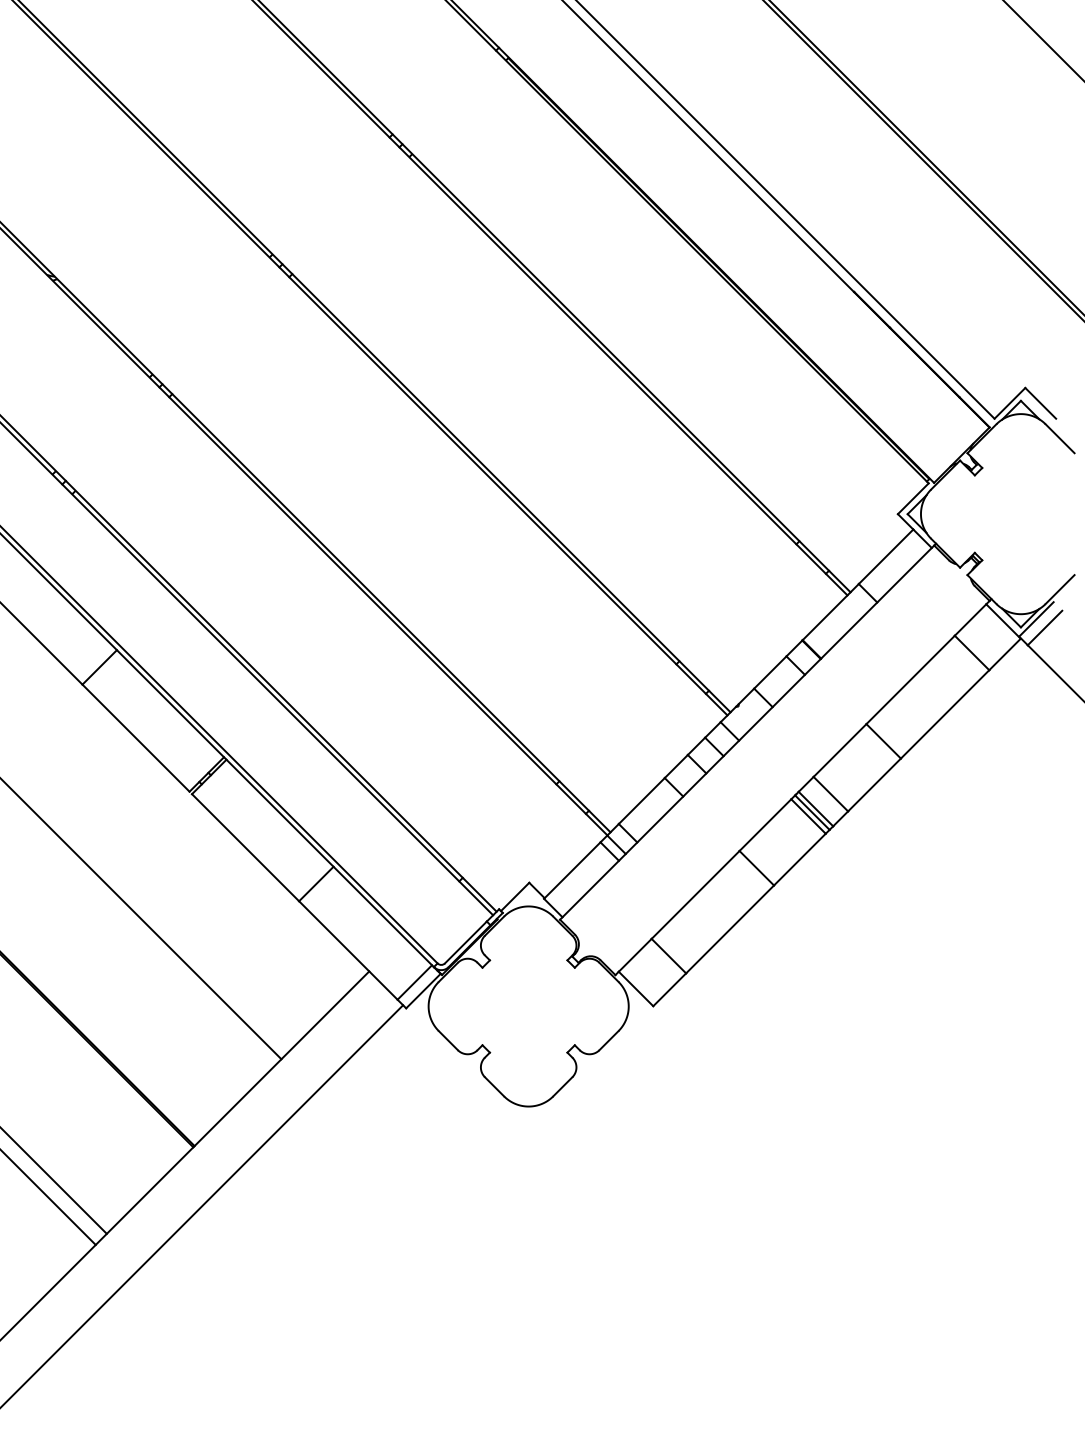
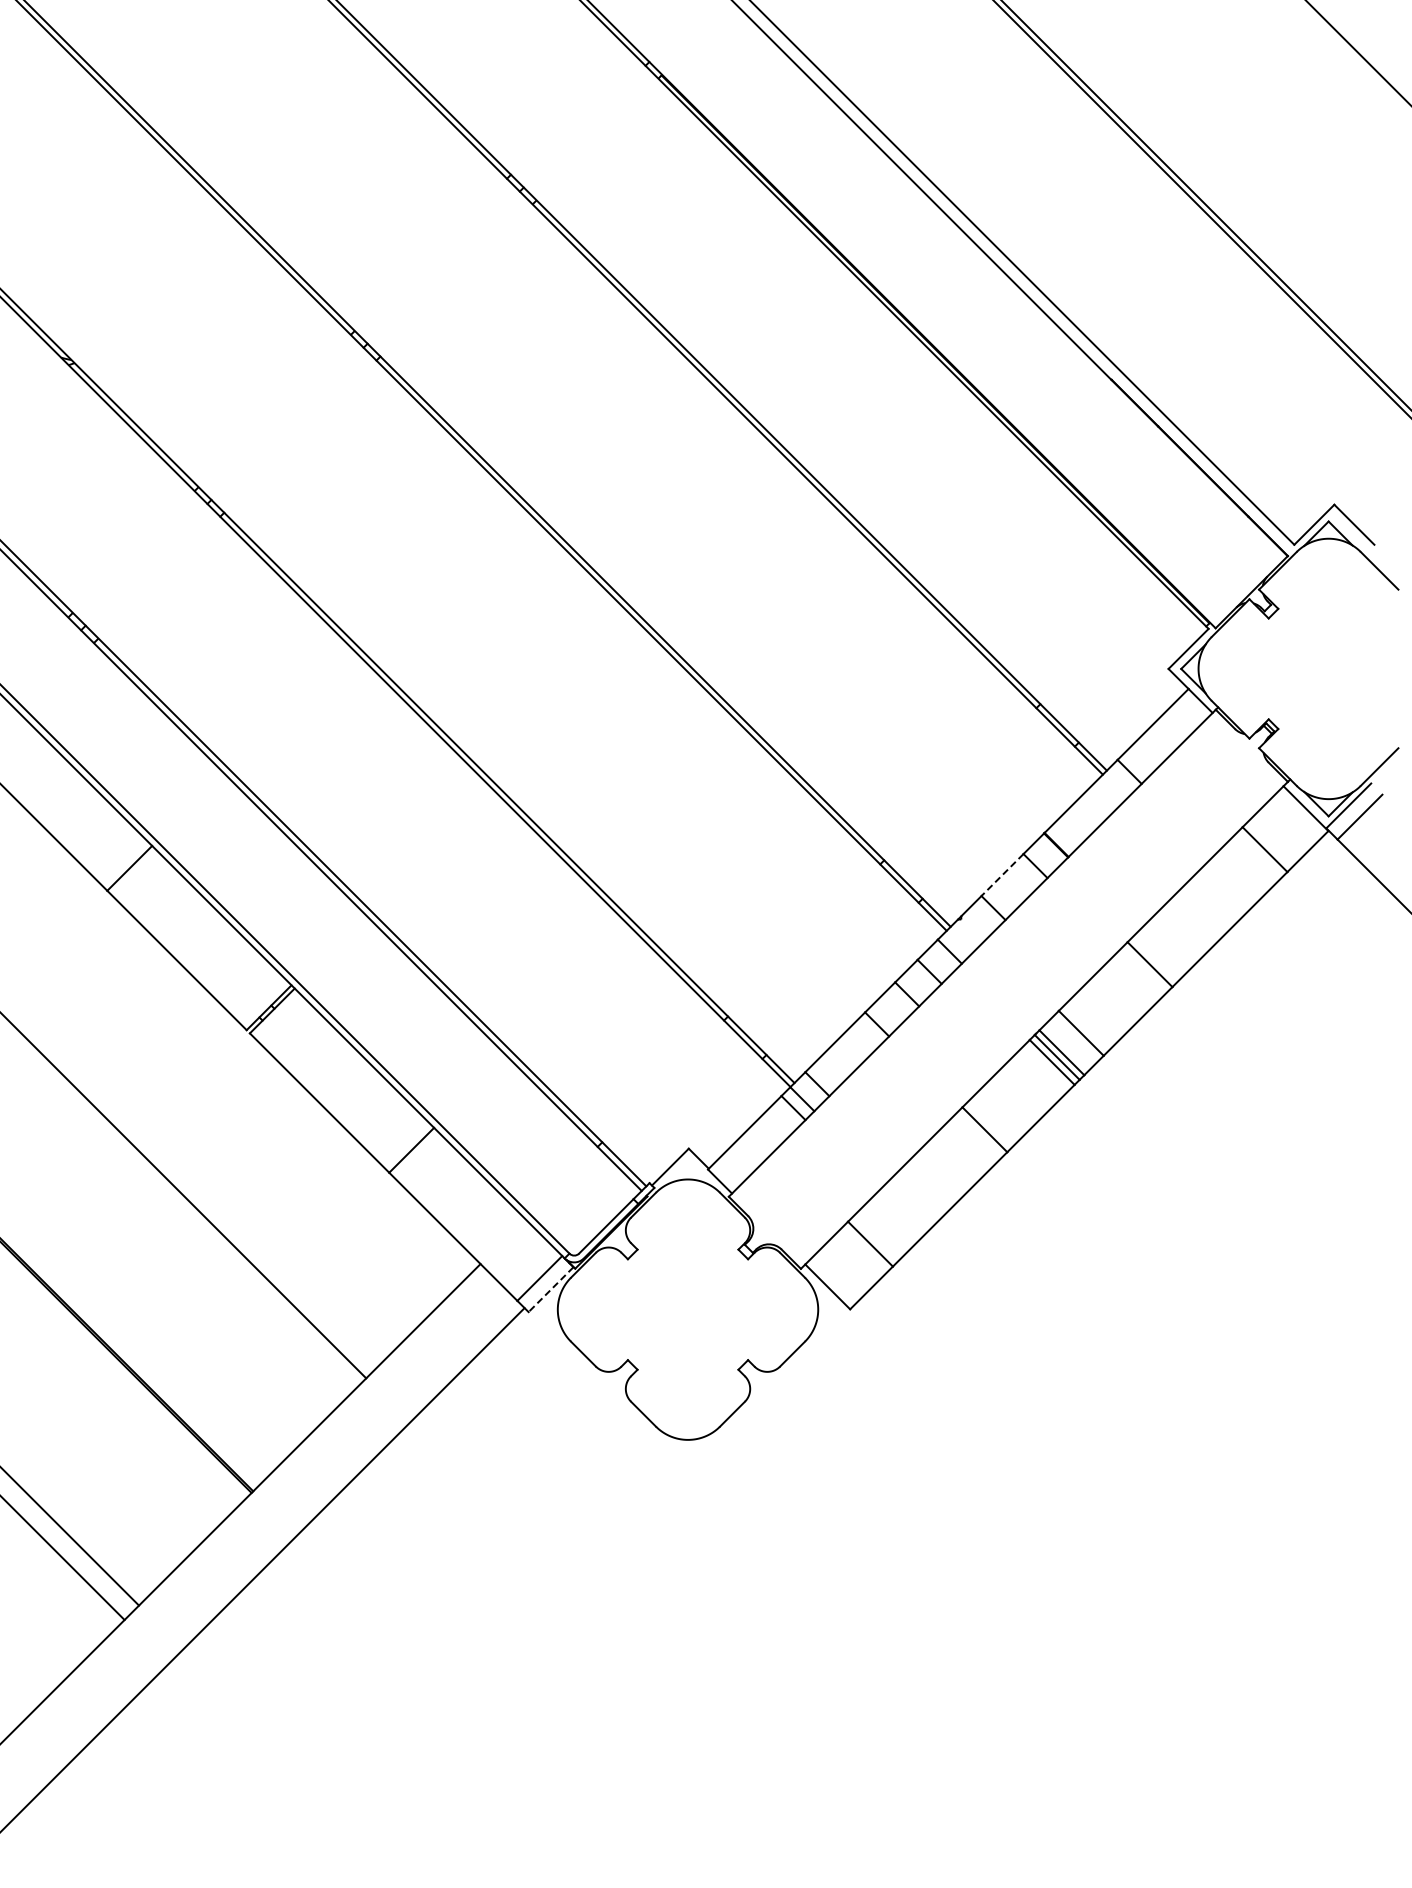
line: (770, 672) -> (1002, 875), solid -> dashed
line: (423, 990) -> (551, 1289), solid -> dashed

